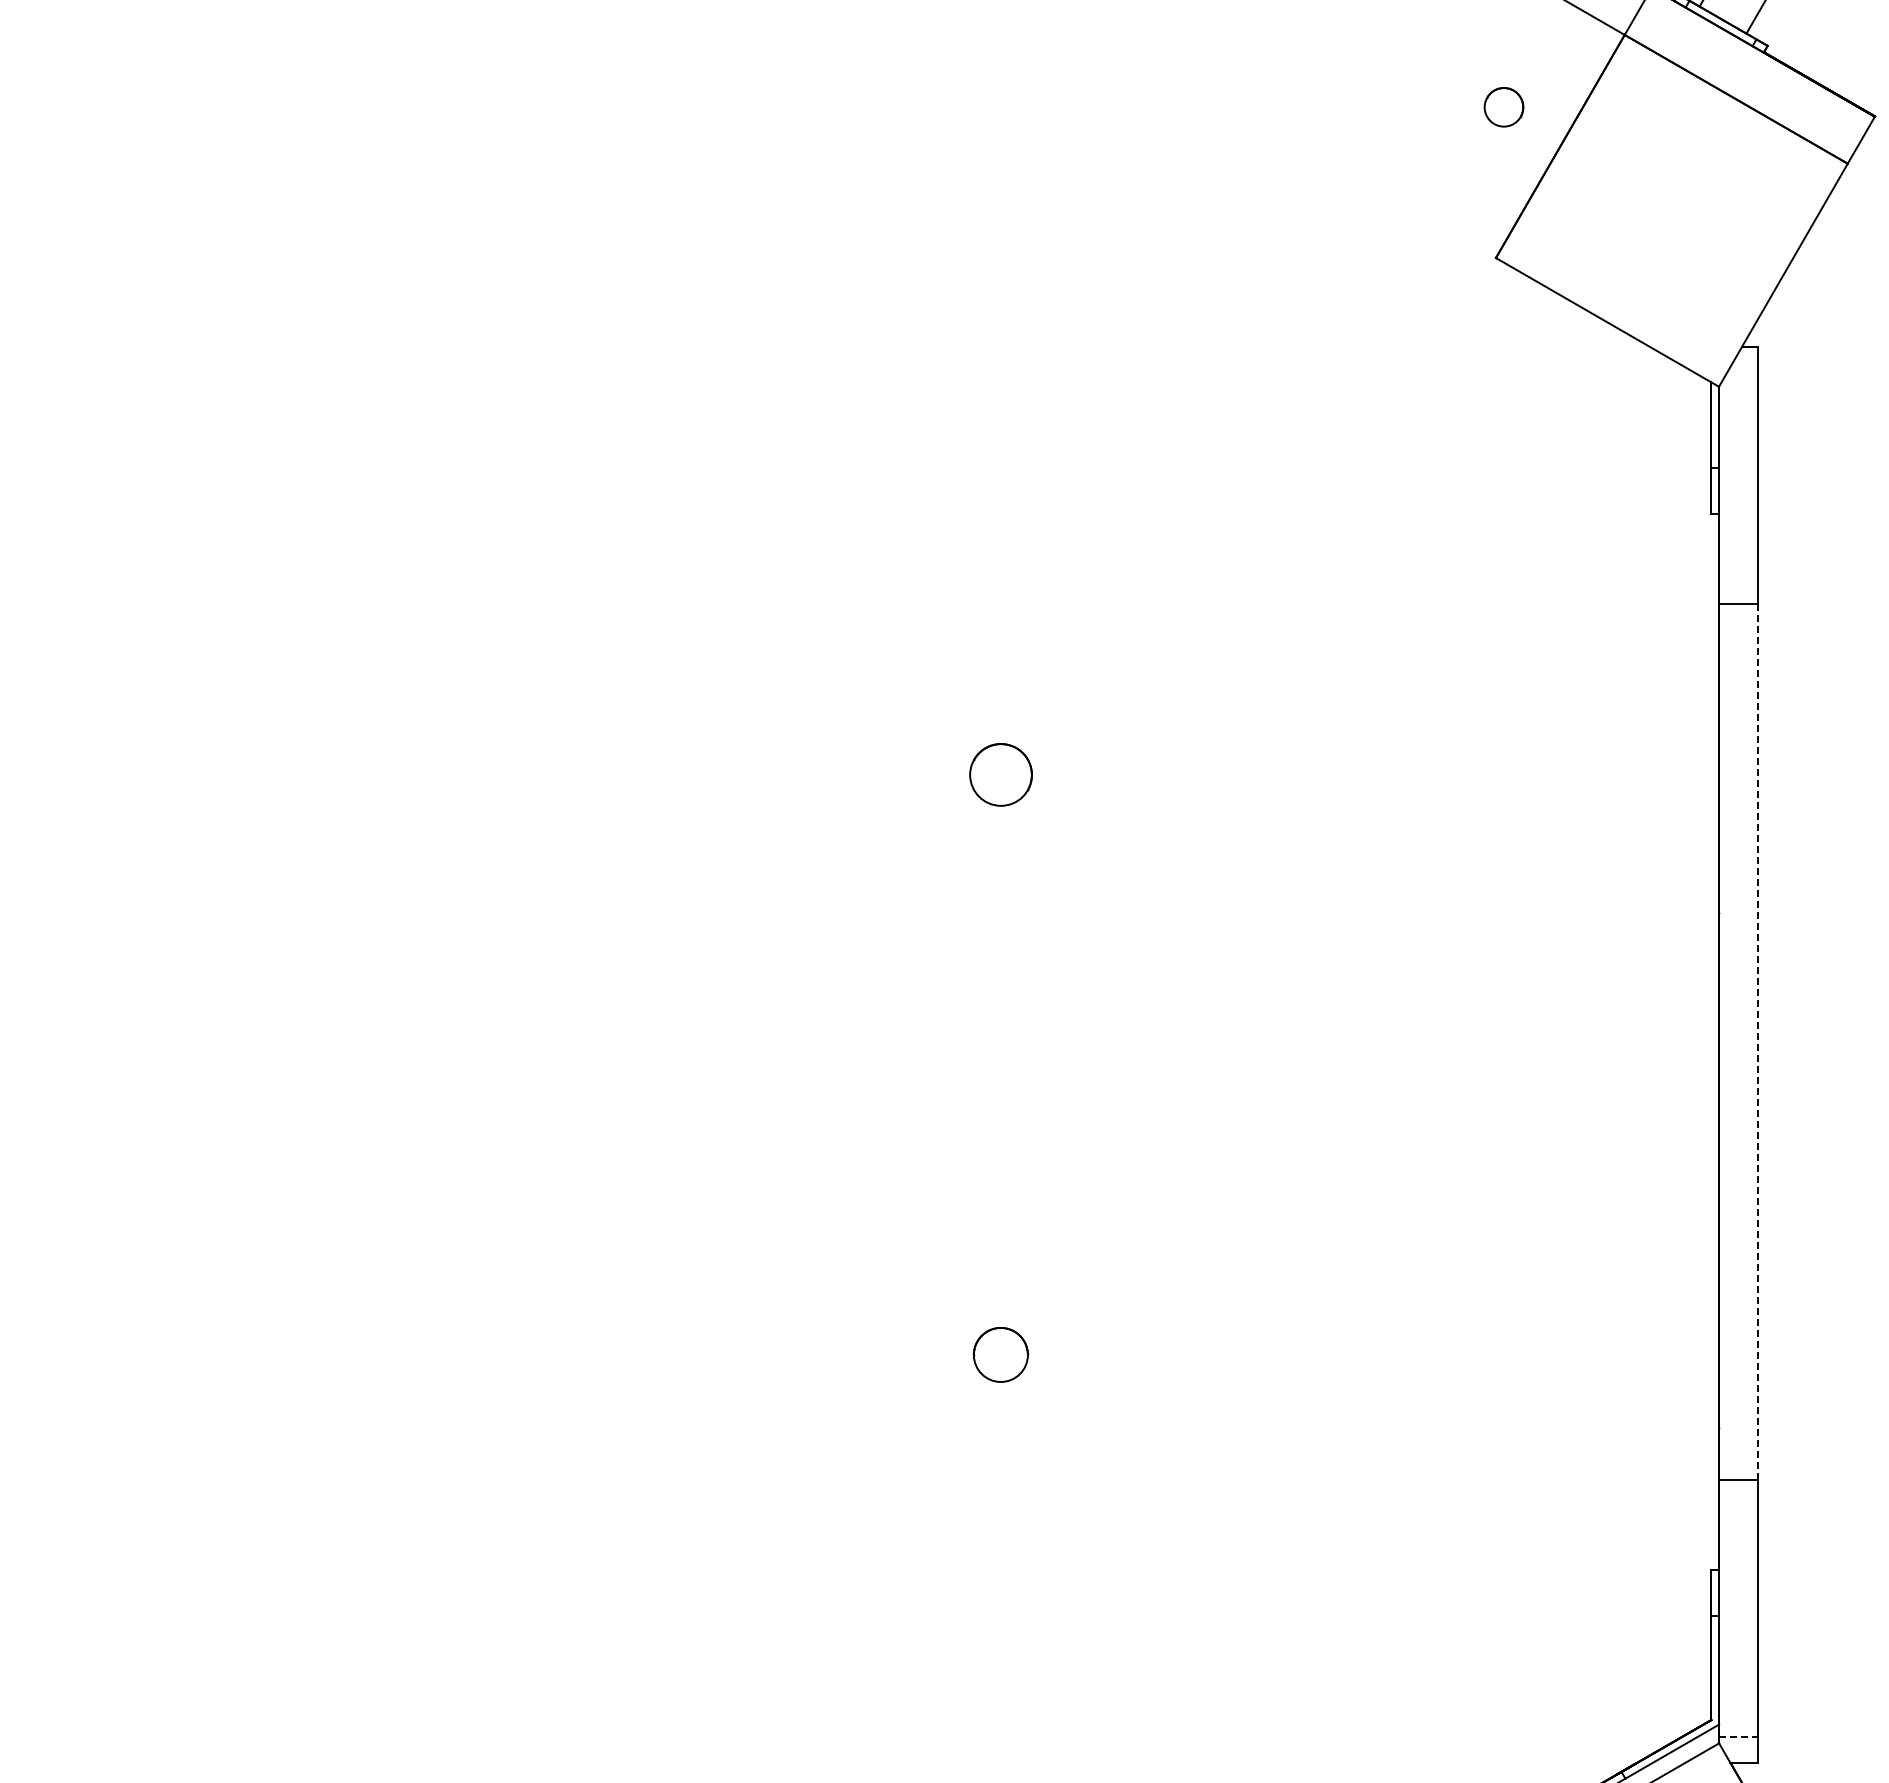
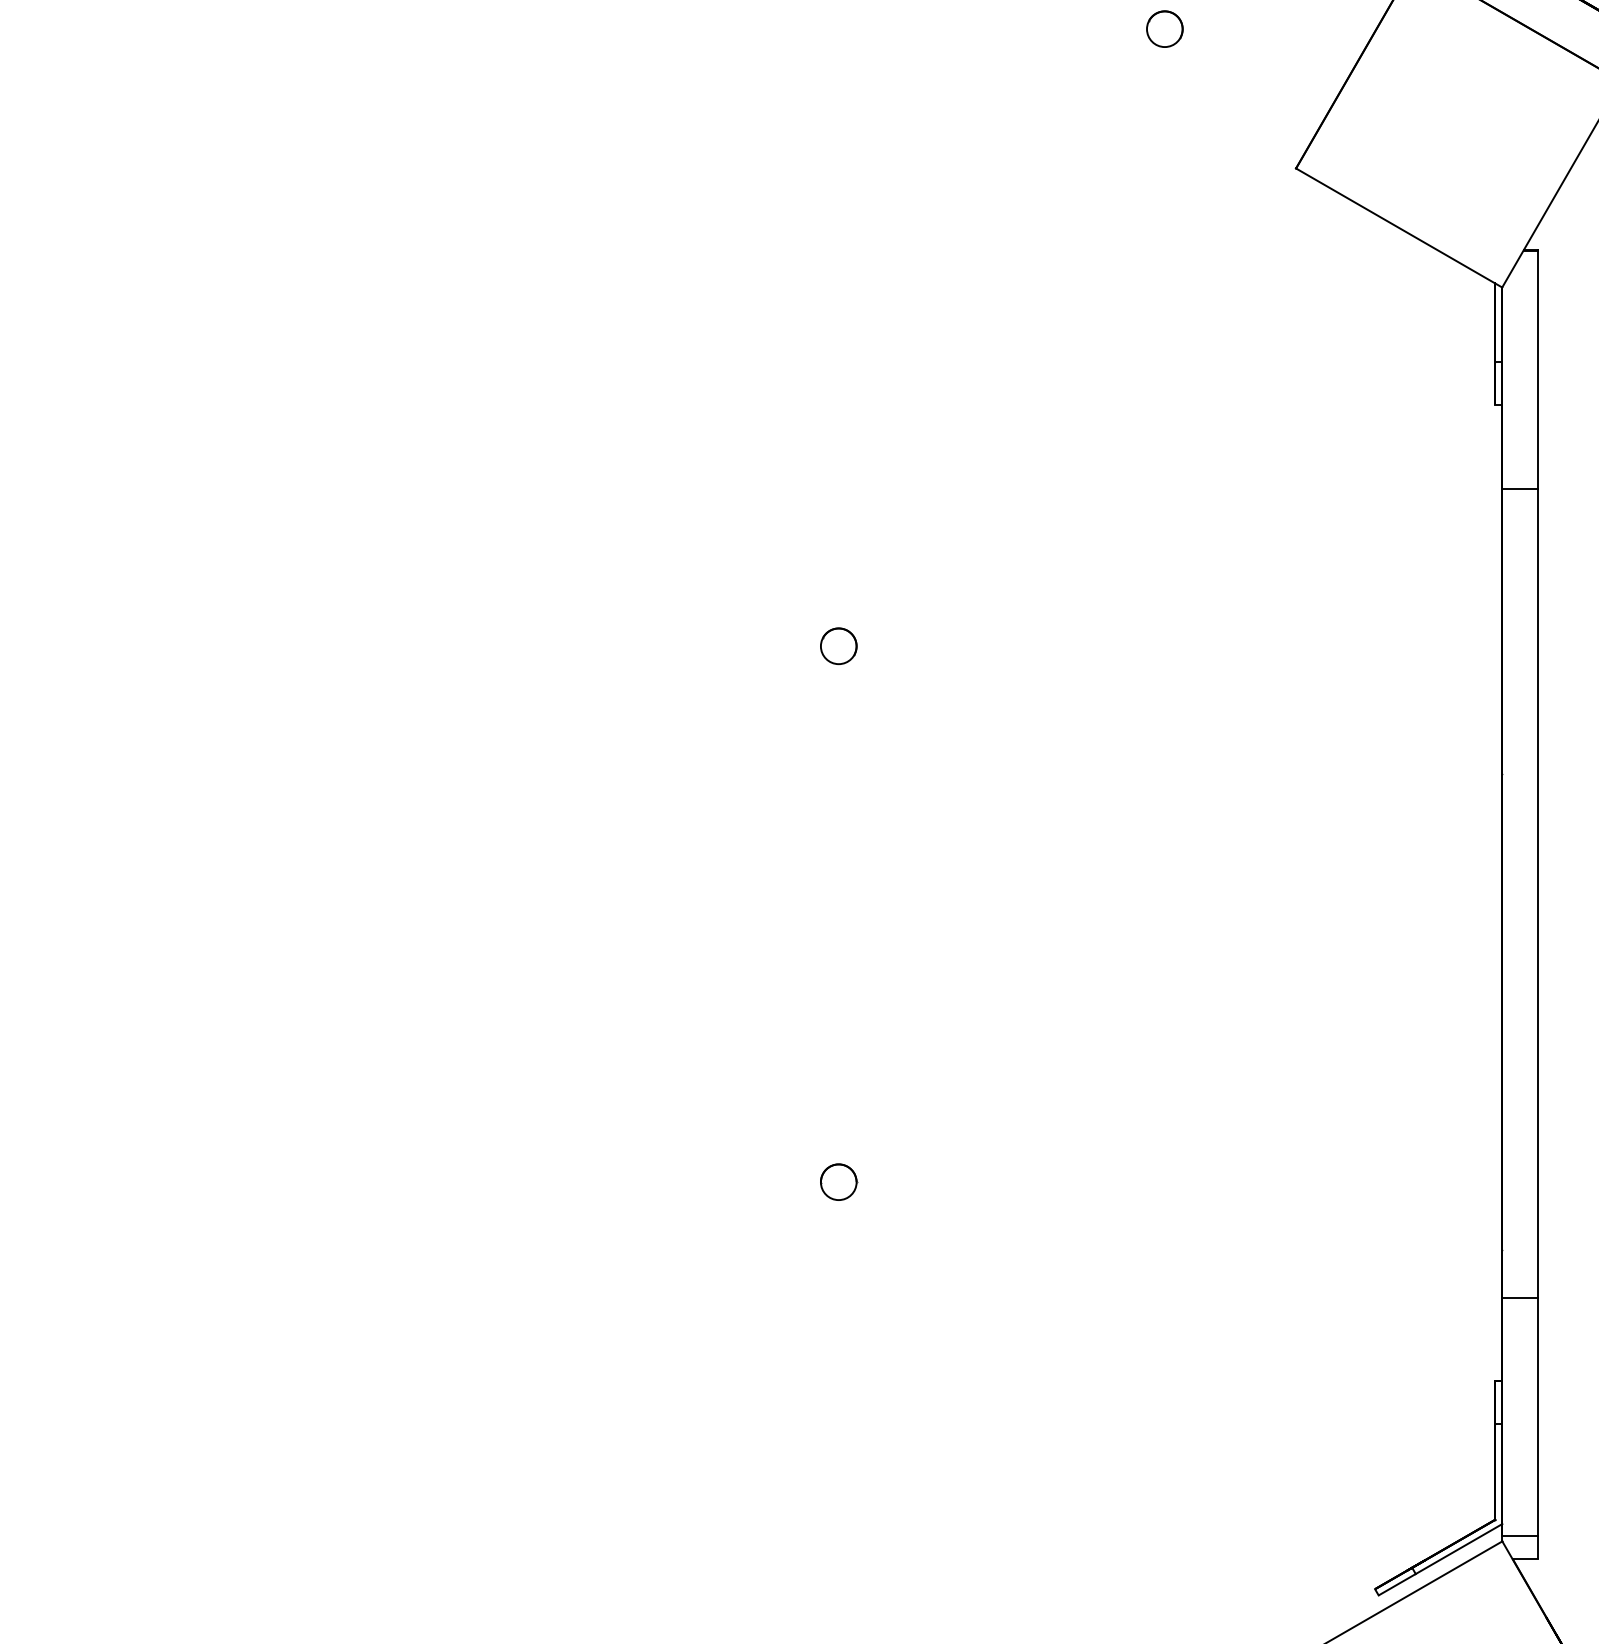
part: (1503, 107) -> (1164, 29), moved
part: (1001, 774) -> (839, 645), size x0.62
line: (1757, 1042) -> (1537, 893), dashed -> solid
part: (1001, 1354) -> (839, 1181), size x0.71
line: (1738, 1737) -> (1520, 1535), dashed -> solid

